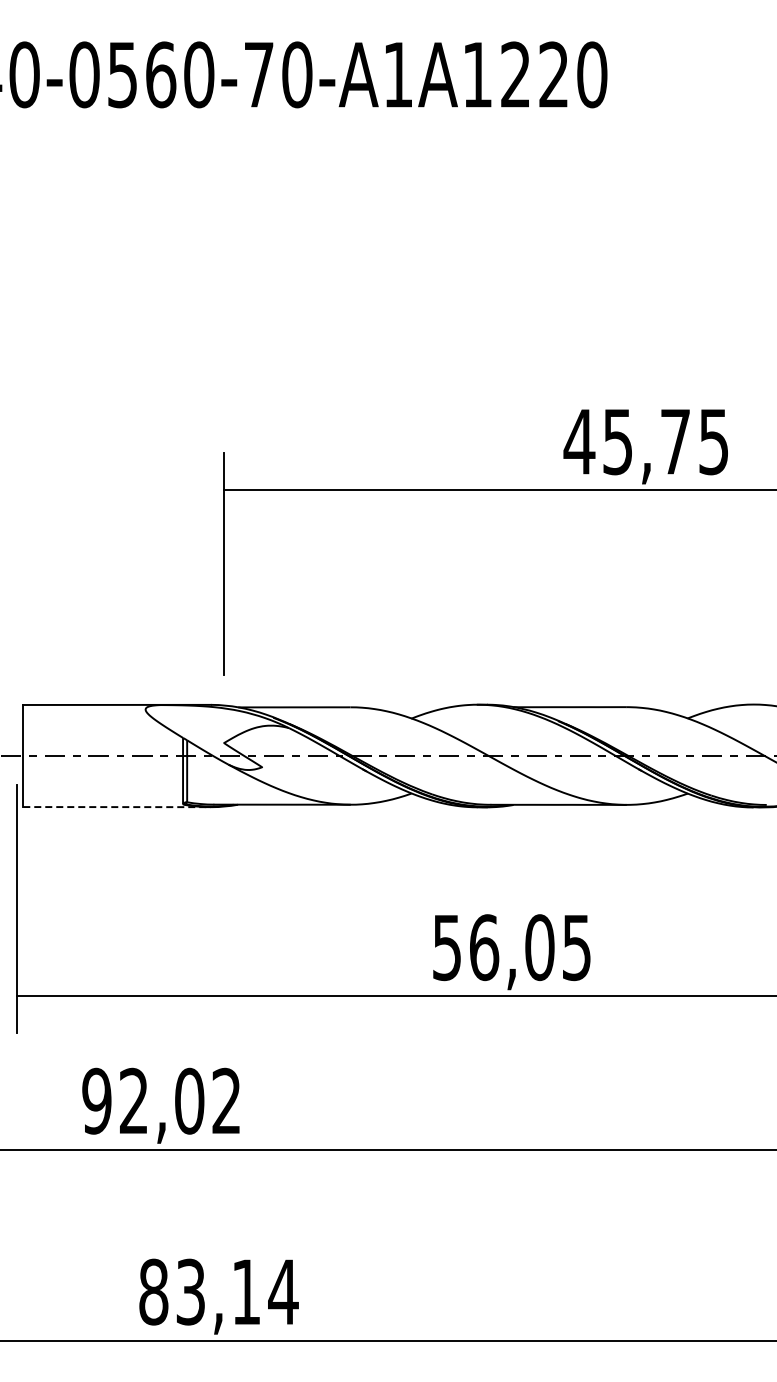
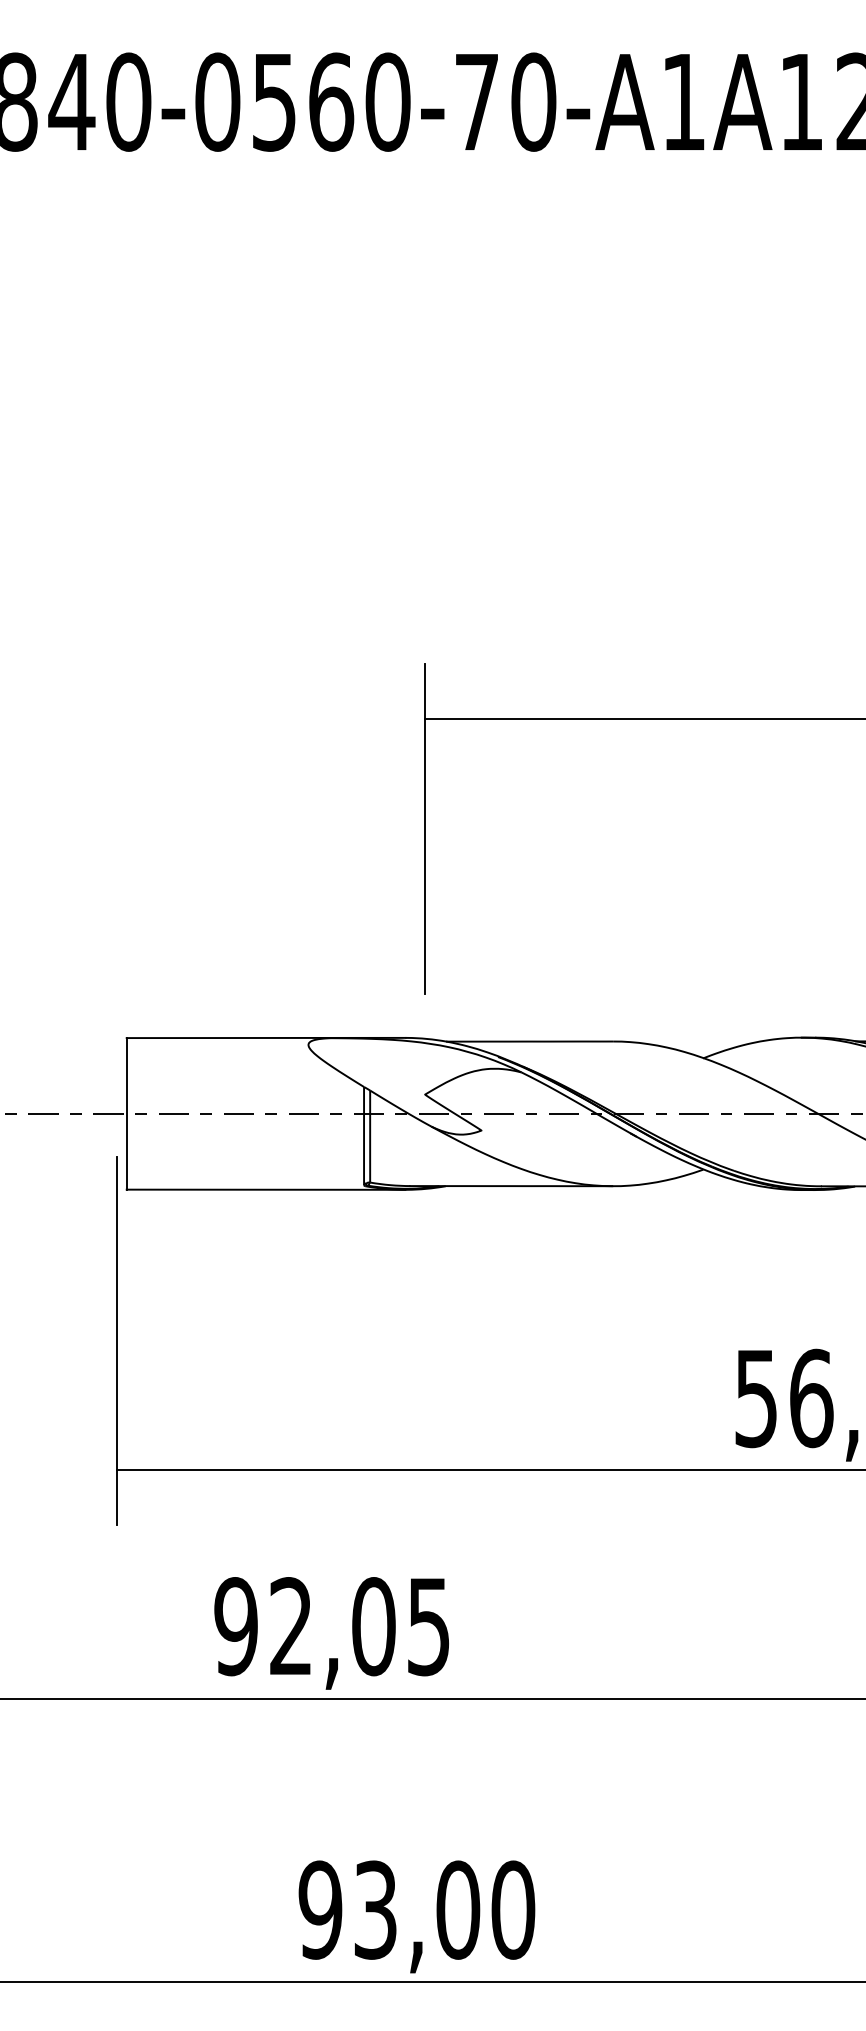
line: (117, 807) -> (266, 1190), dashed -> solid
text: (226, 1100) -> (428, 1625), 92,02 -> 92,05
text: (218, 1291) -> (416, 1909), 83,14 -> 93,00

